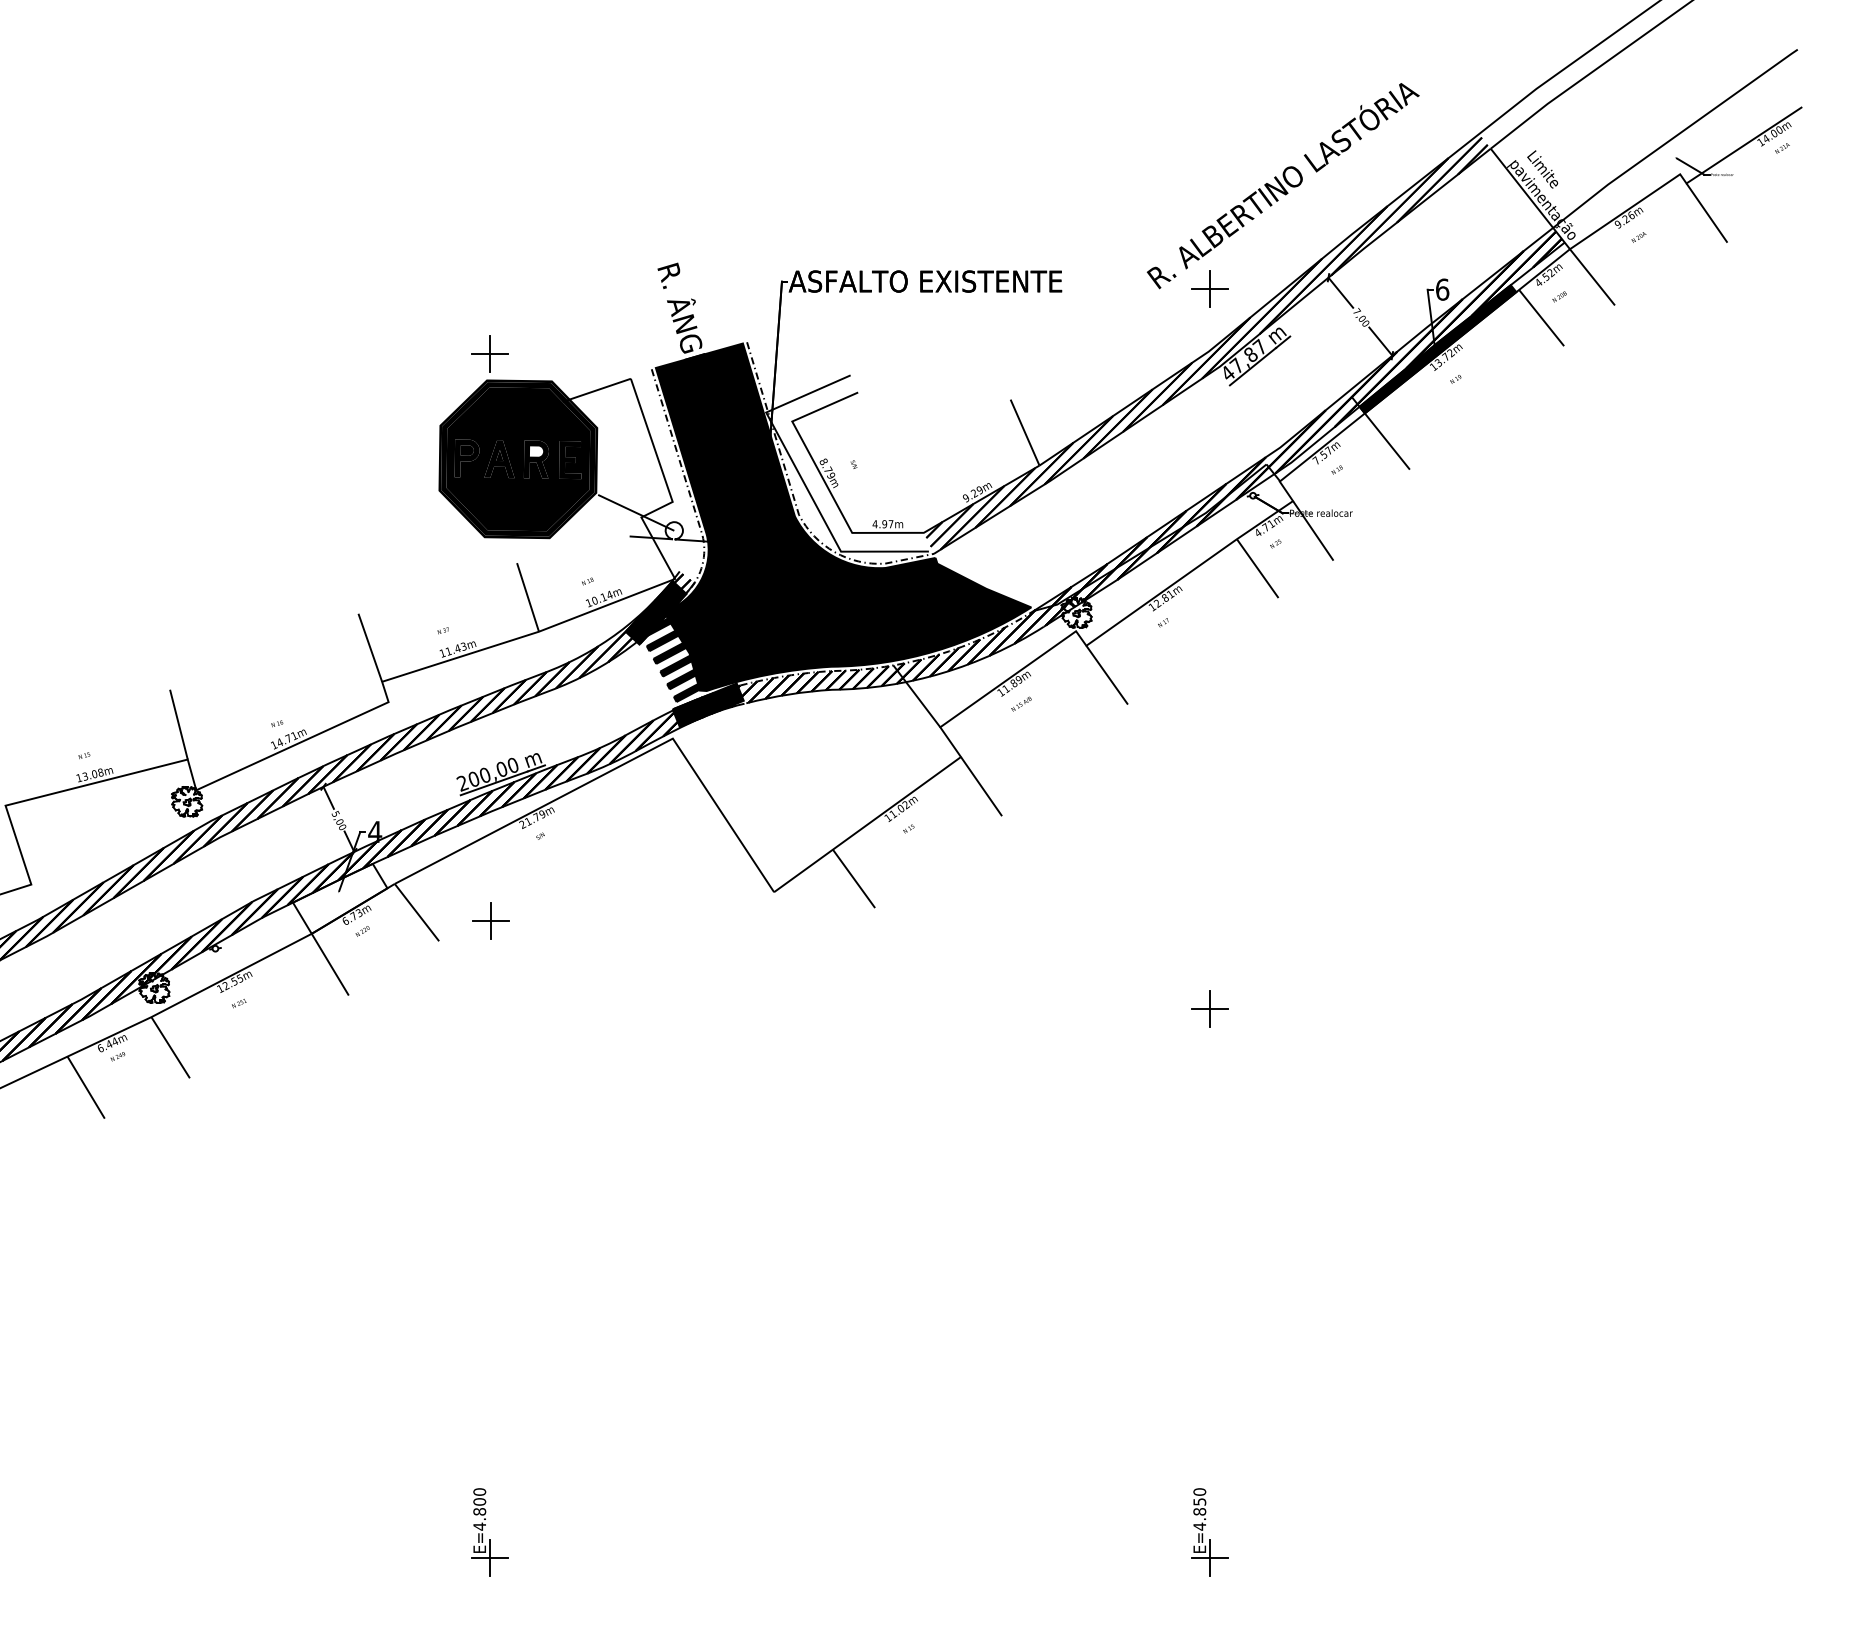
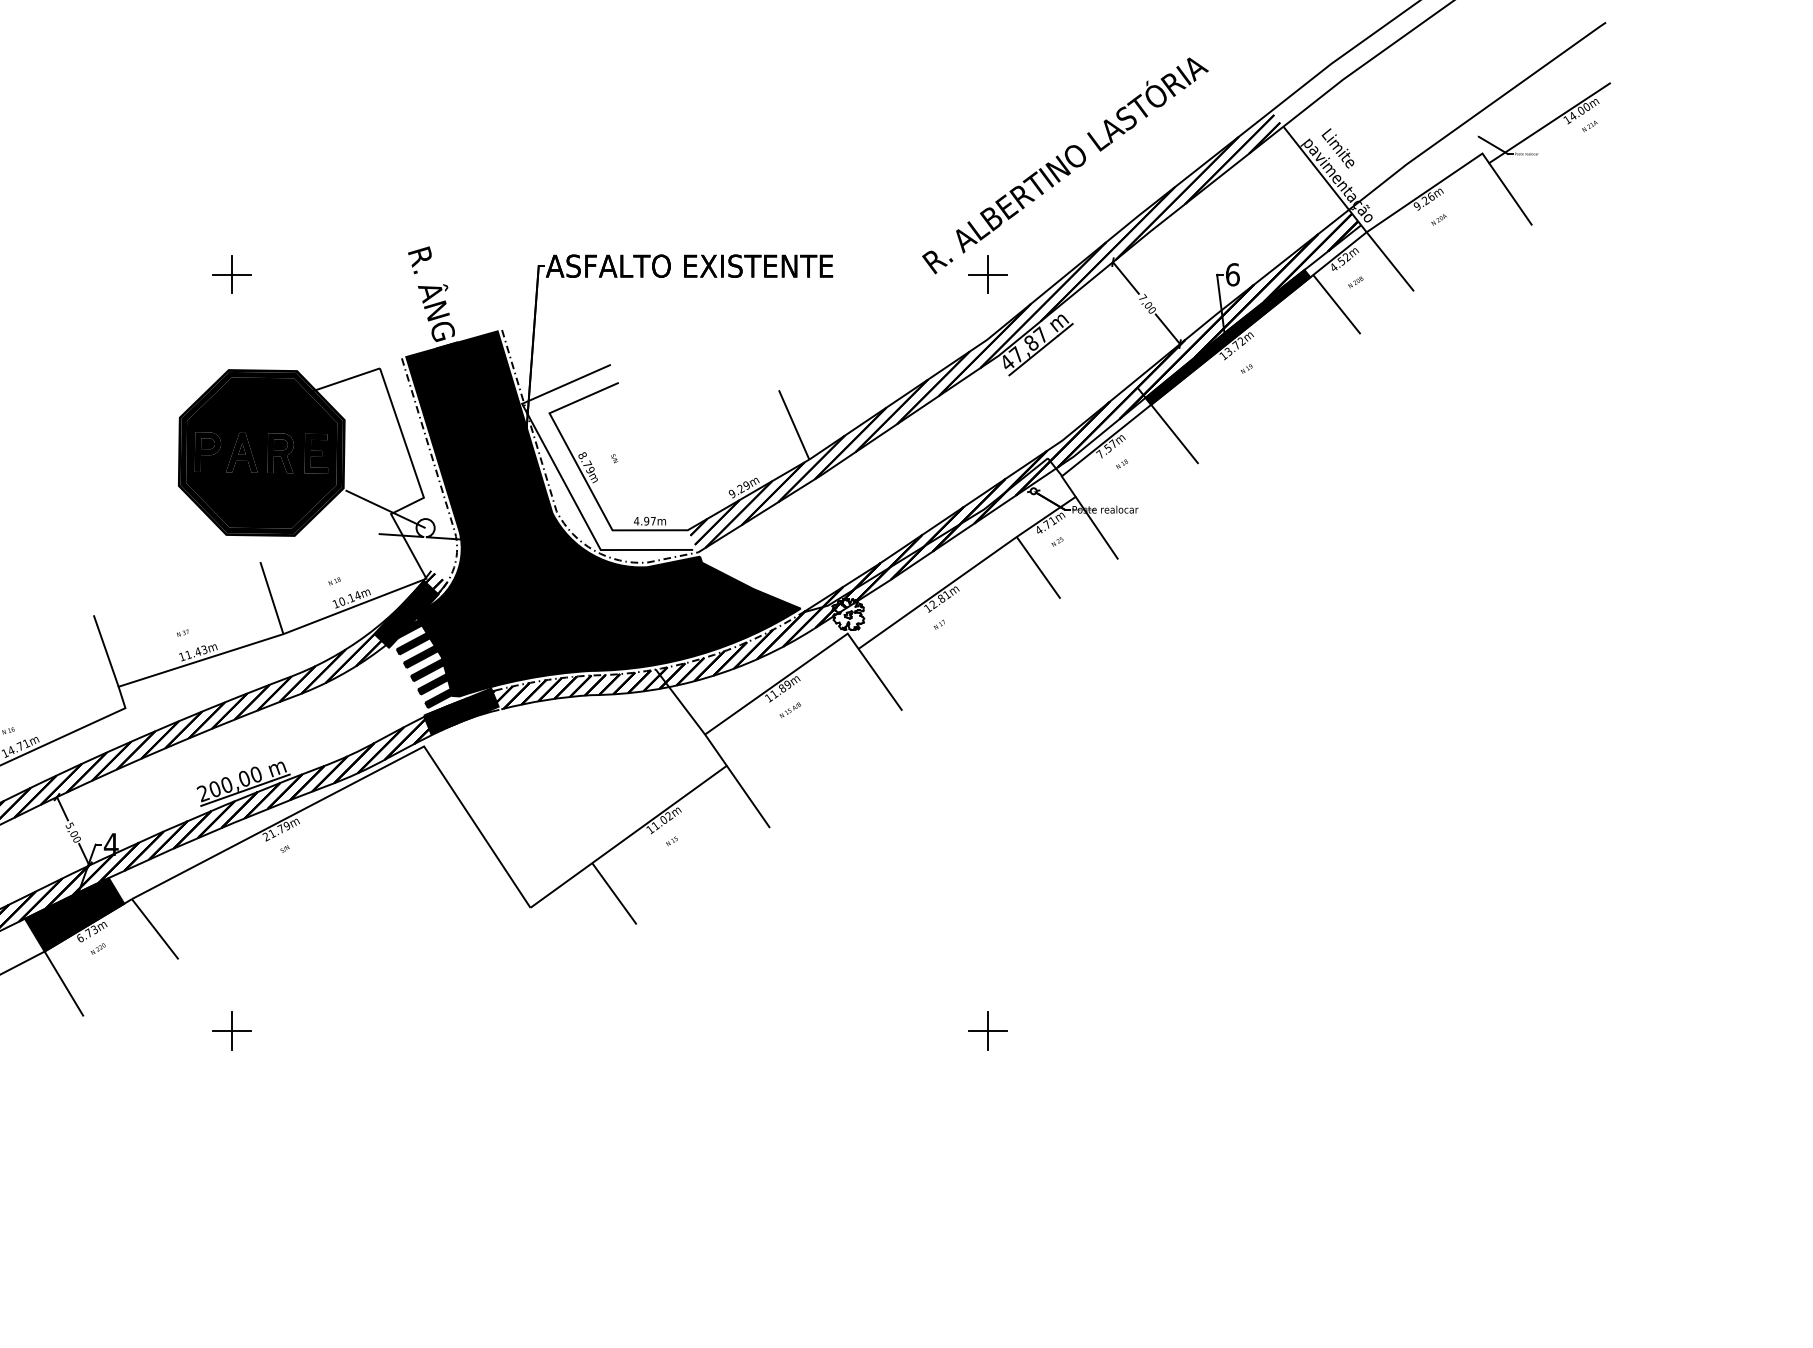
part: (489, 353) -> (231, 273), moved
fill: (536, 451) -> (280, 444), added
fill: (340, 898) -> (74, 914), added
part: (490, 920) -> (231, 1030), moved

